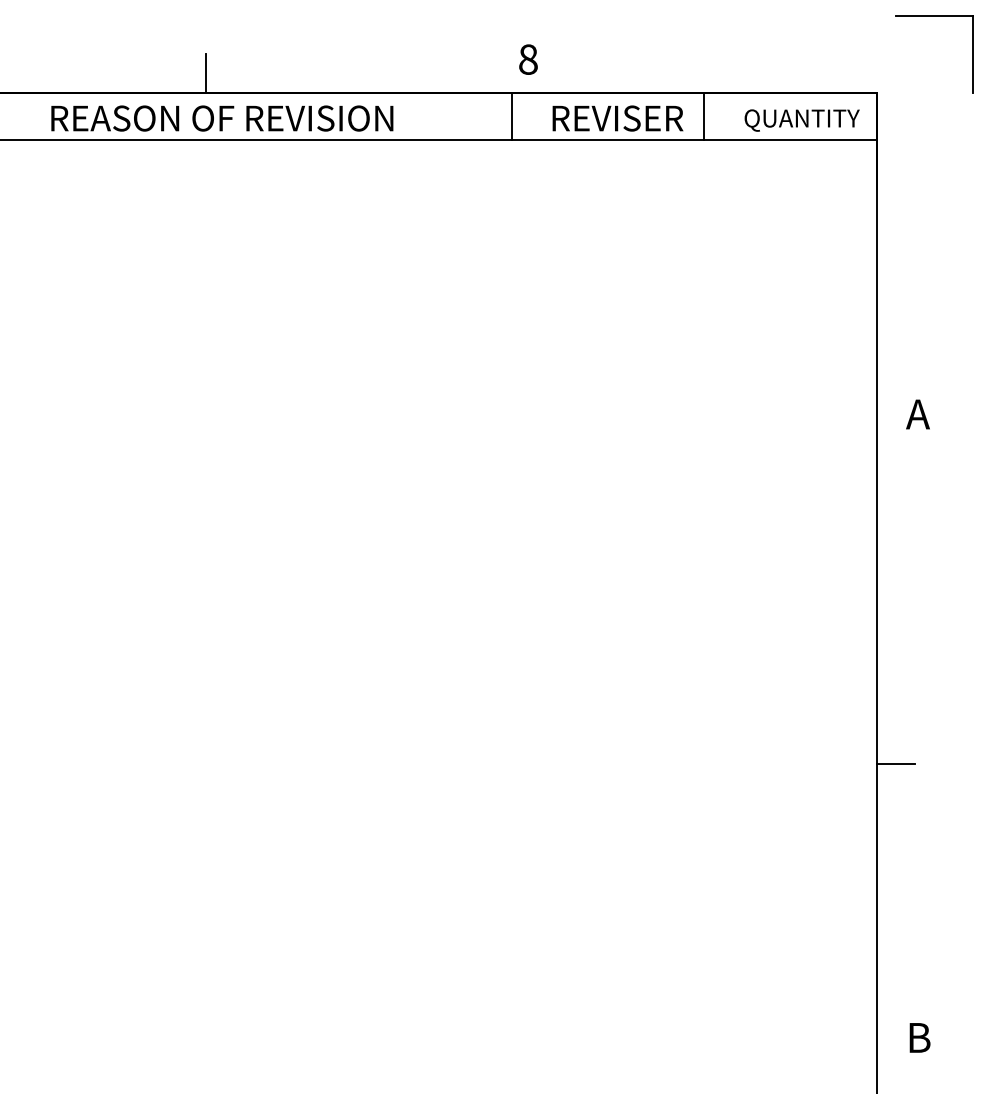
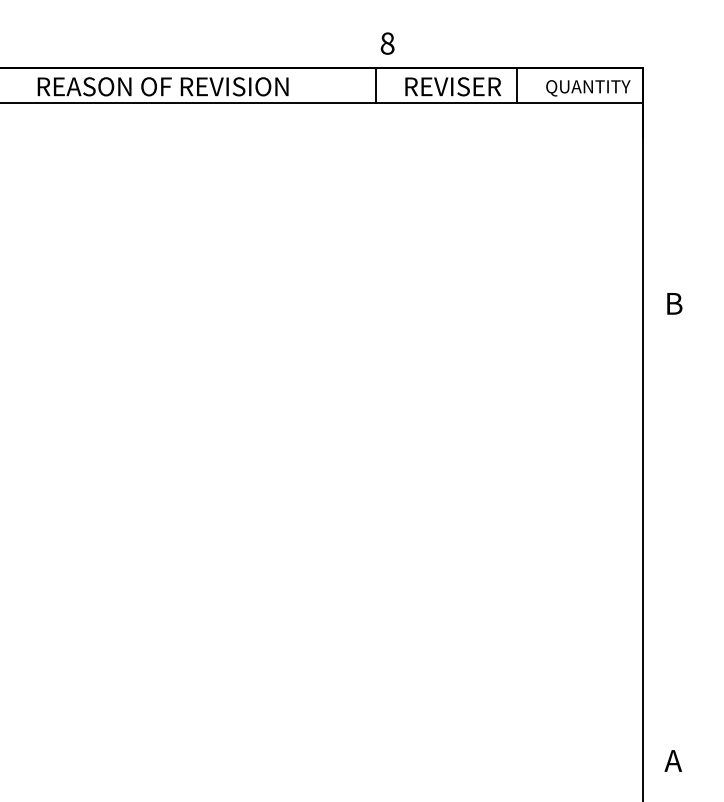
part: (934, 16) -> (685, 11), removed
line: (205, 73) -> (150, 53), removed
text: (918, 414) -> (673, 303), A -> B
line: (895, 763) -> (656, 559), removed
text: (918, 1037) -> (673, 760), B -> A

